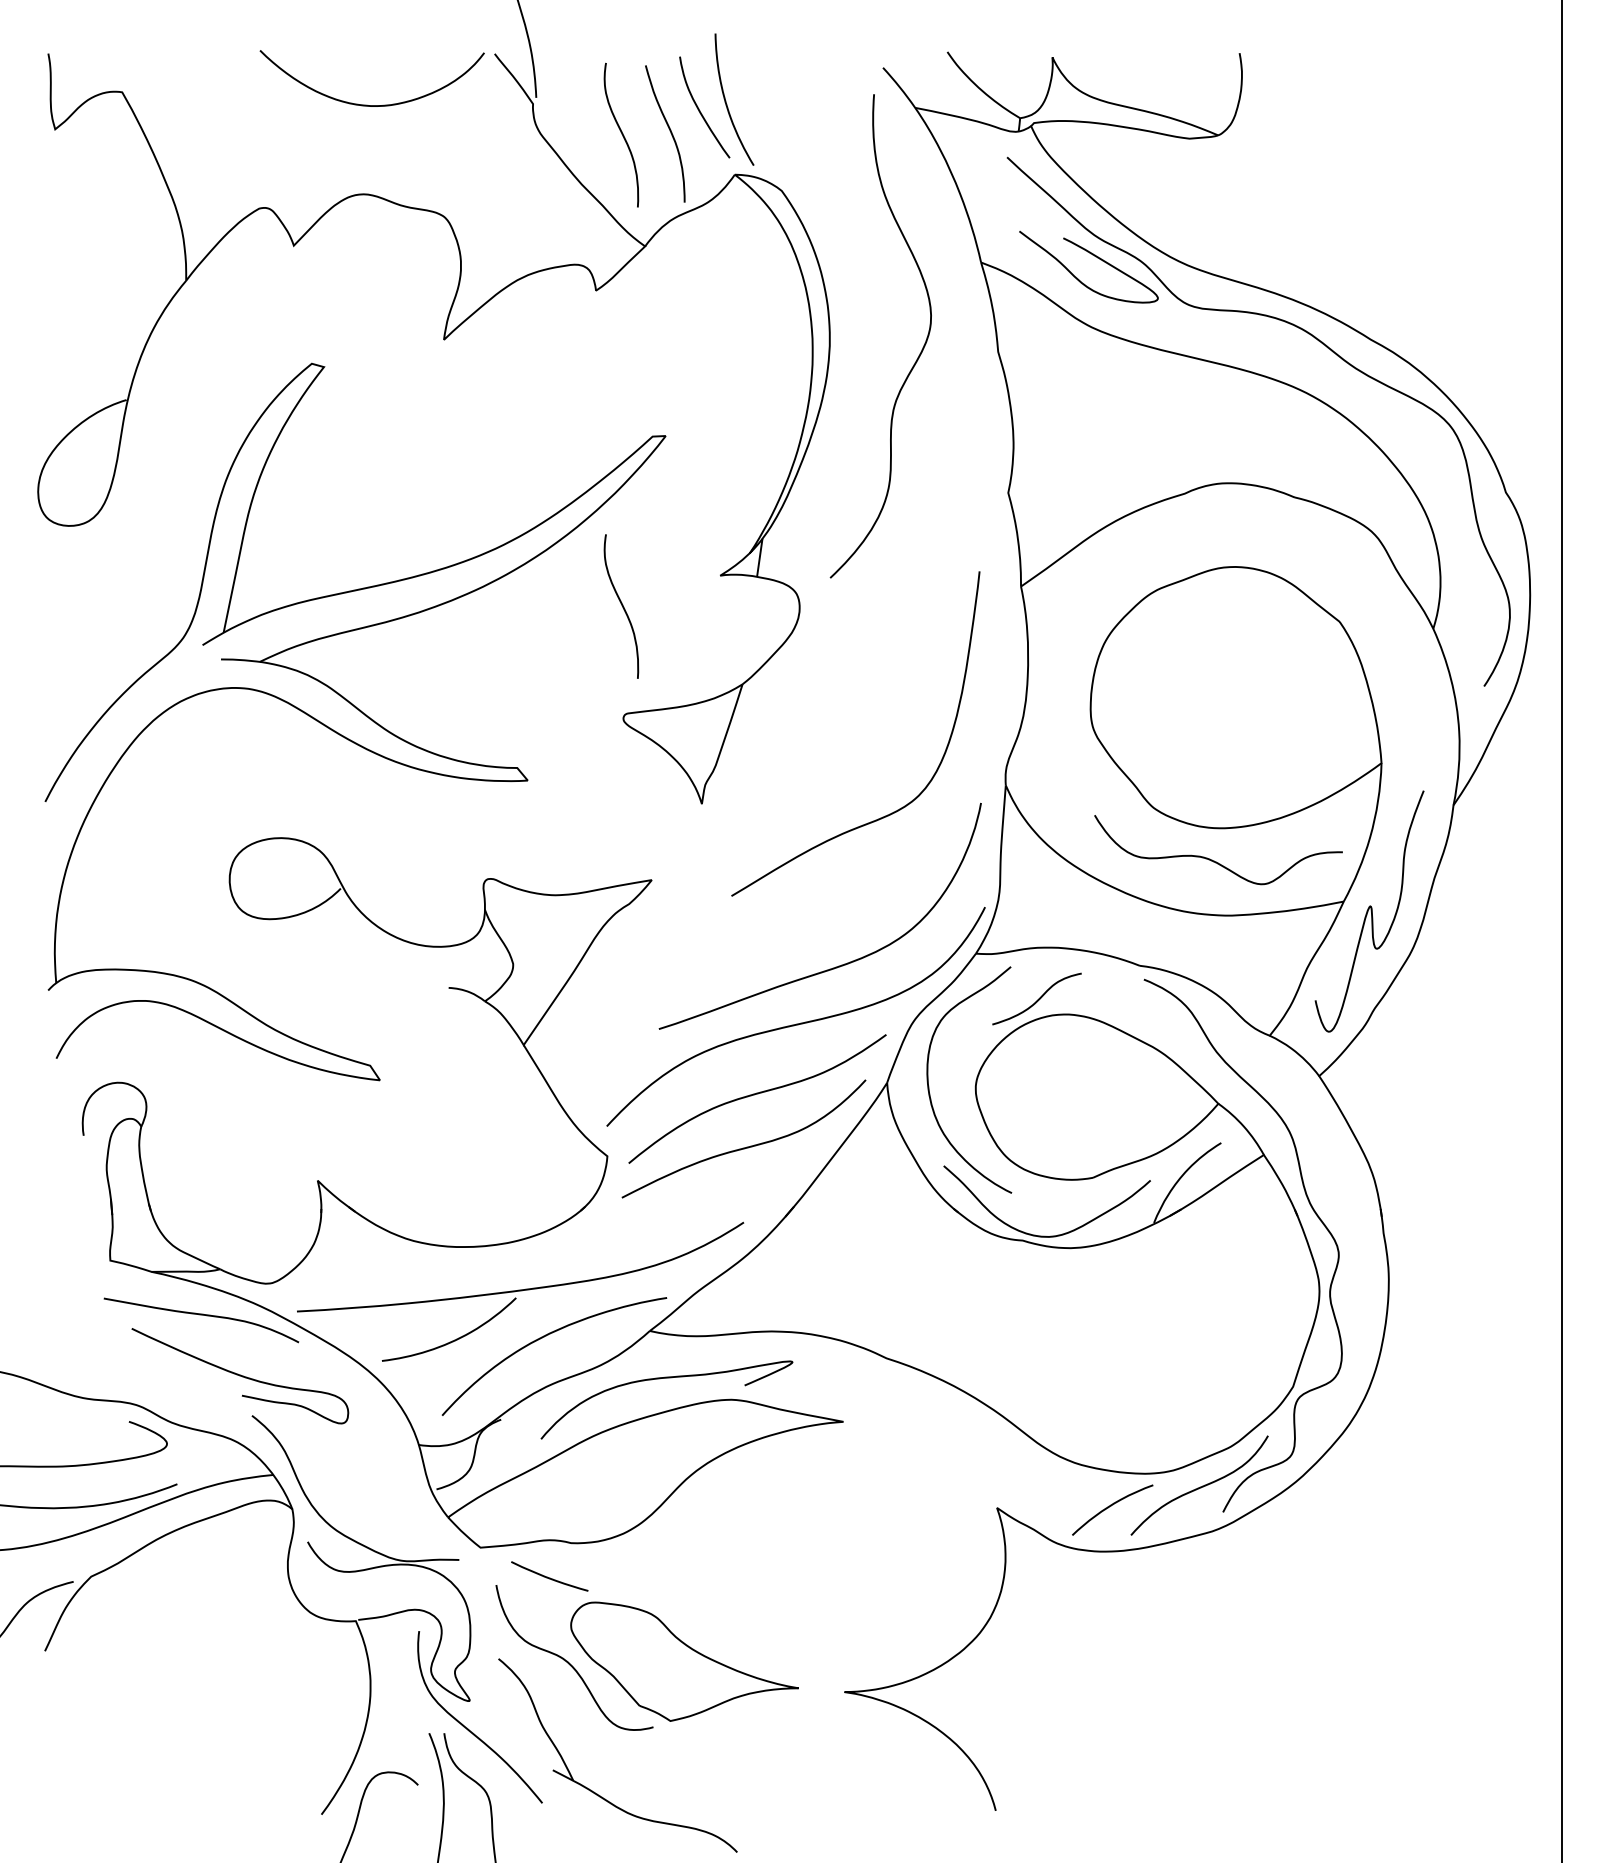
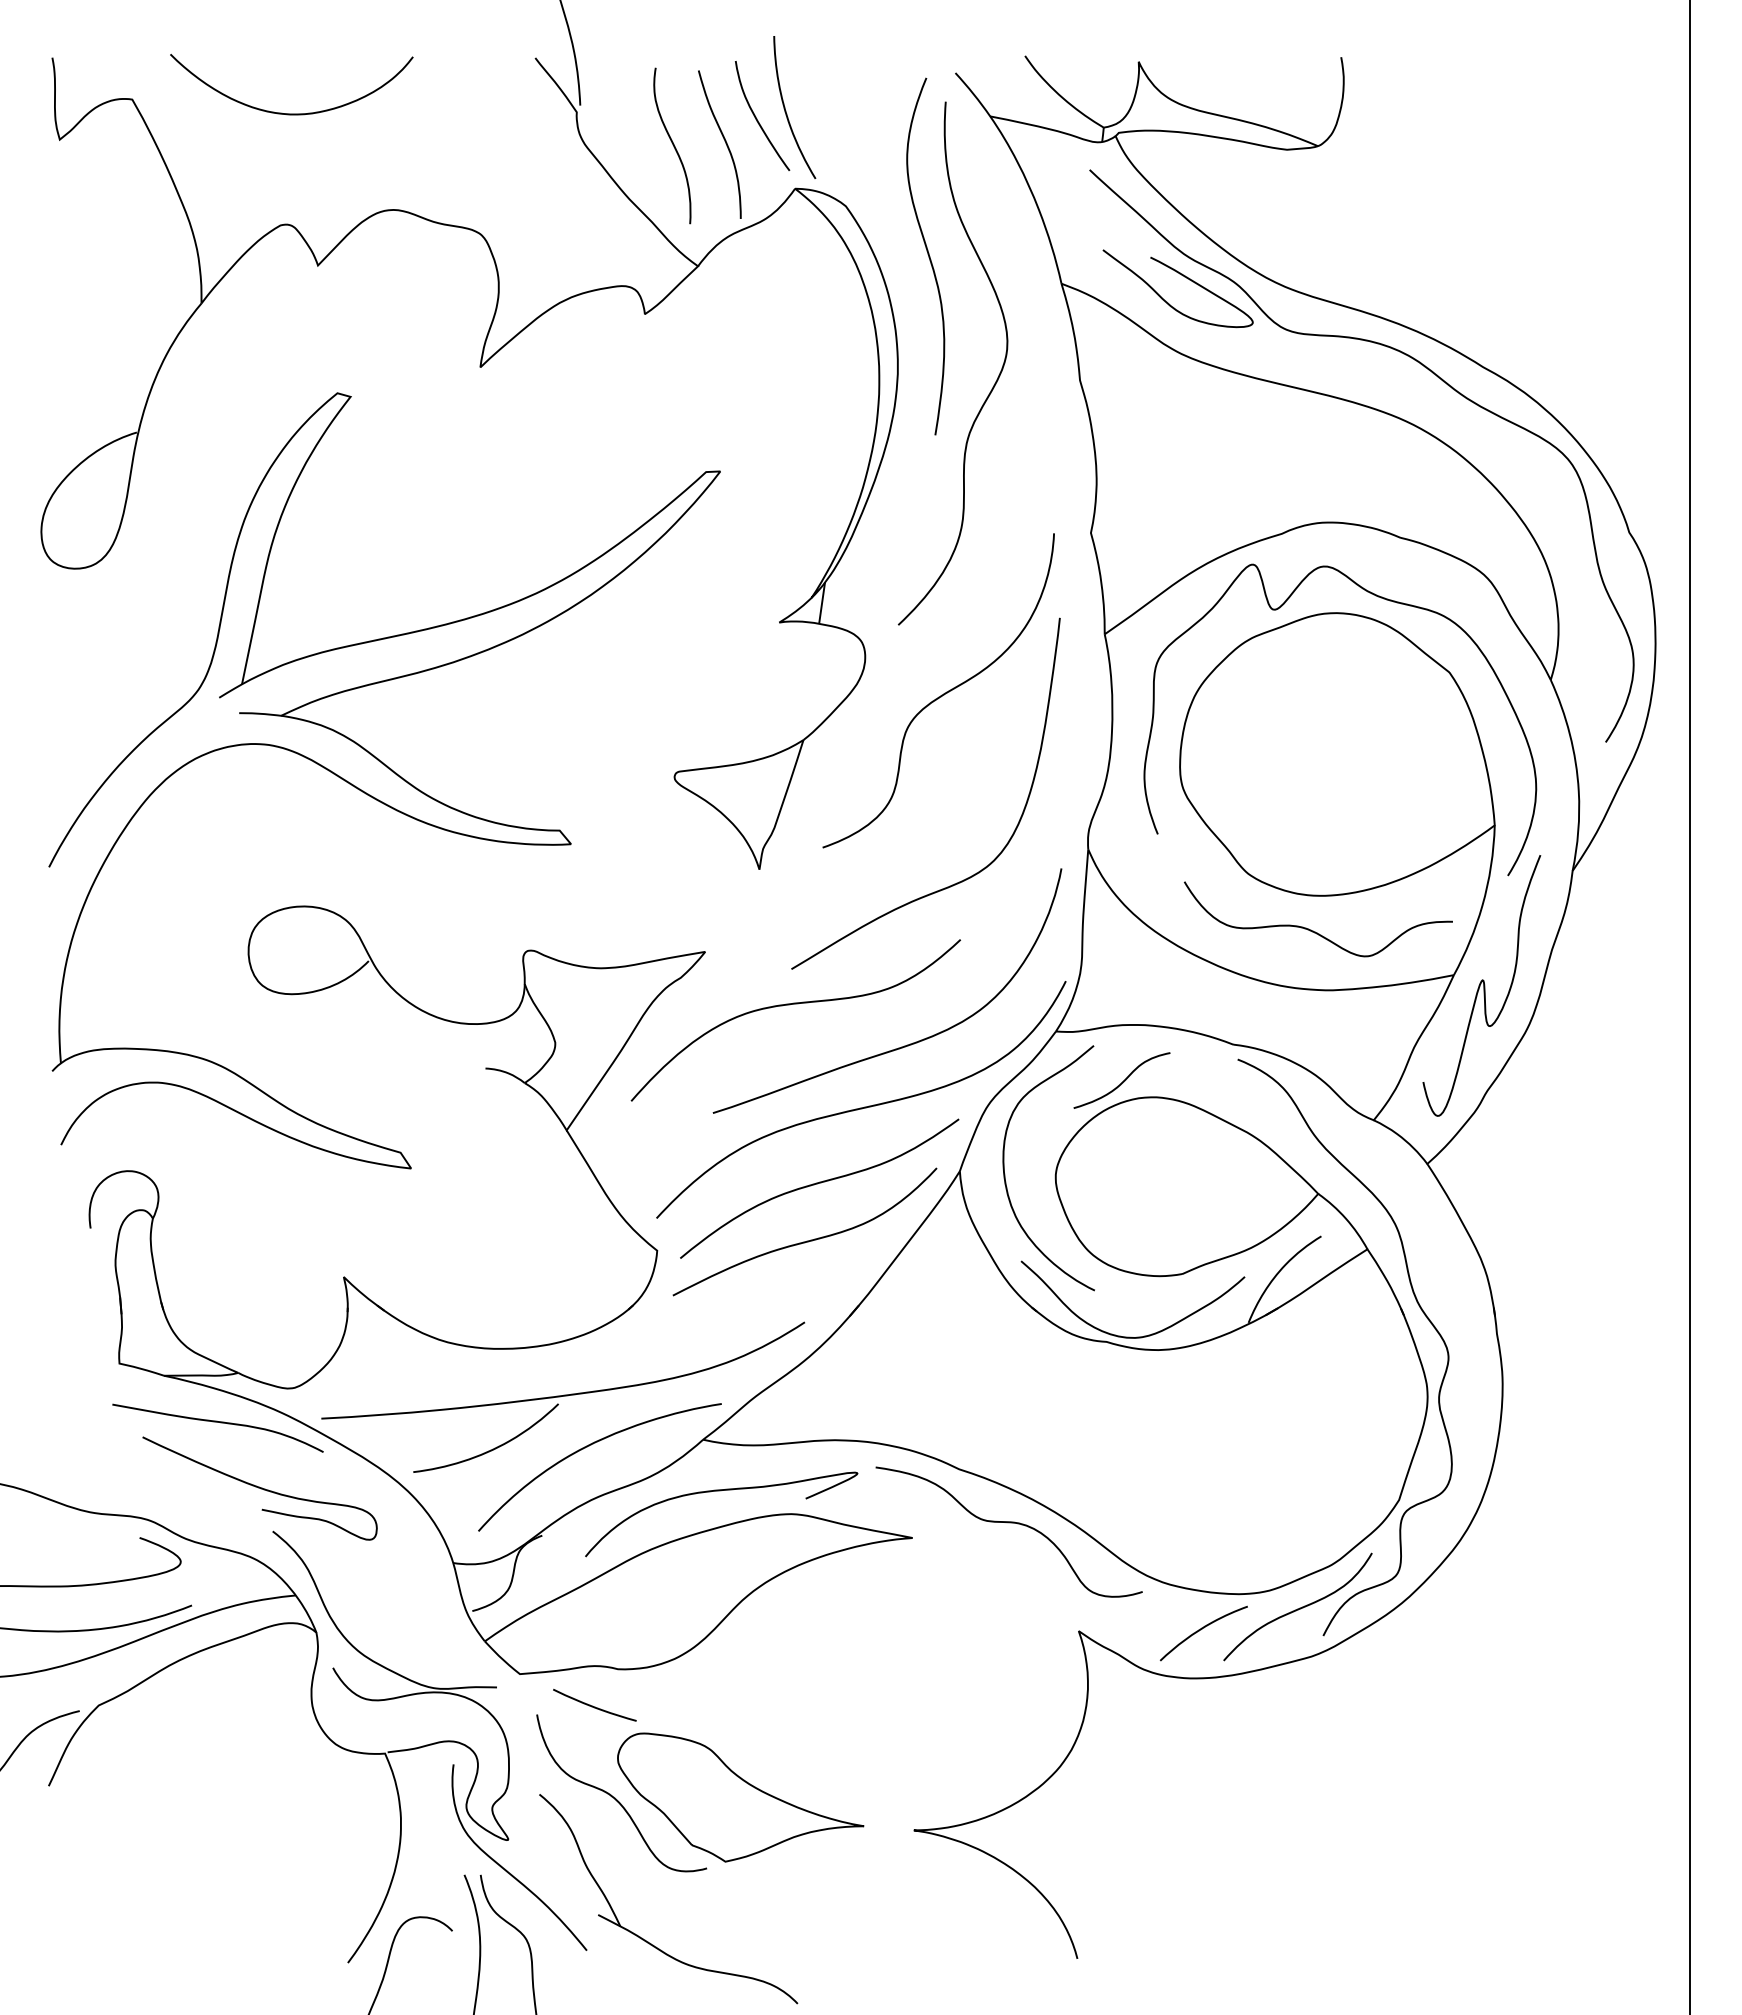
curve: (371, 105) -> (291, 113), moved
curve: (857, 235) -> (927, 254), added
curve: (1181, 563) -> (1278, 609), added
curve: (621, 606) -> (672, 655), removed
curve: (870, 642) -> (941, 694), added
curve: (730, 929) -> (790, 1005), added
curve: (932, 1408) -> (1008, 1523), added

